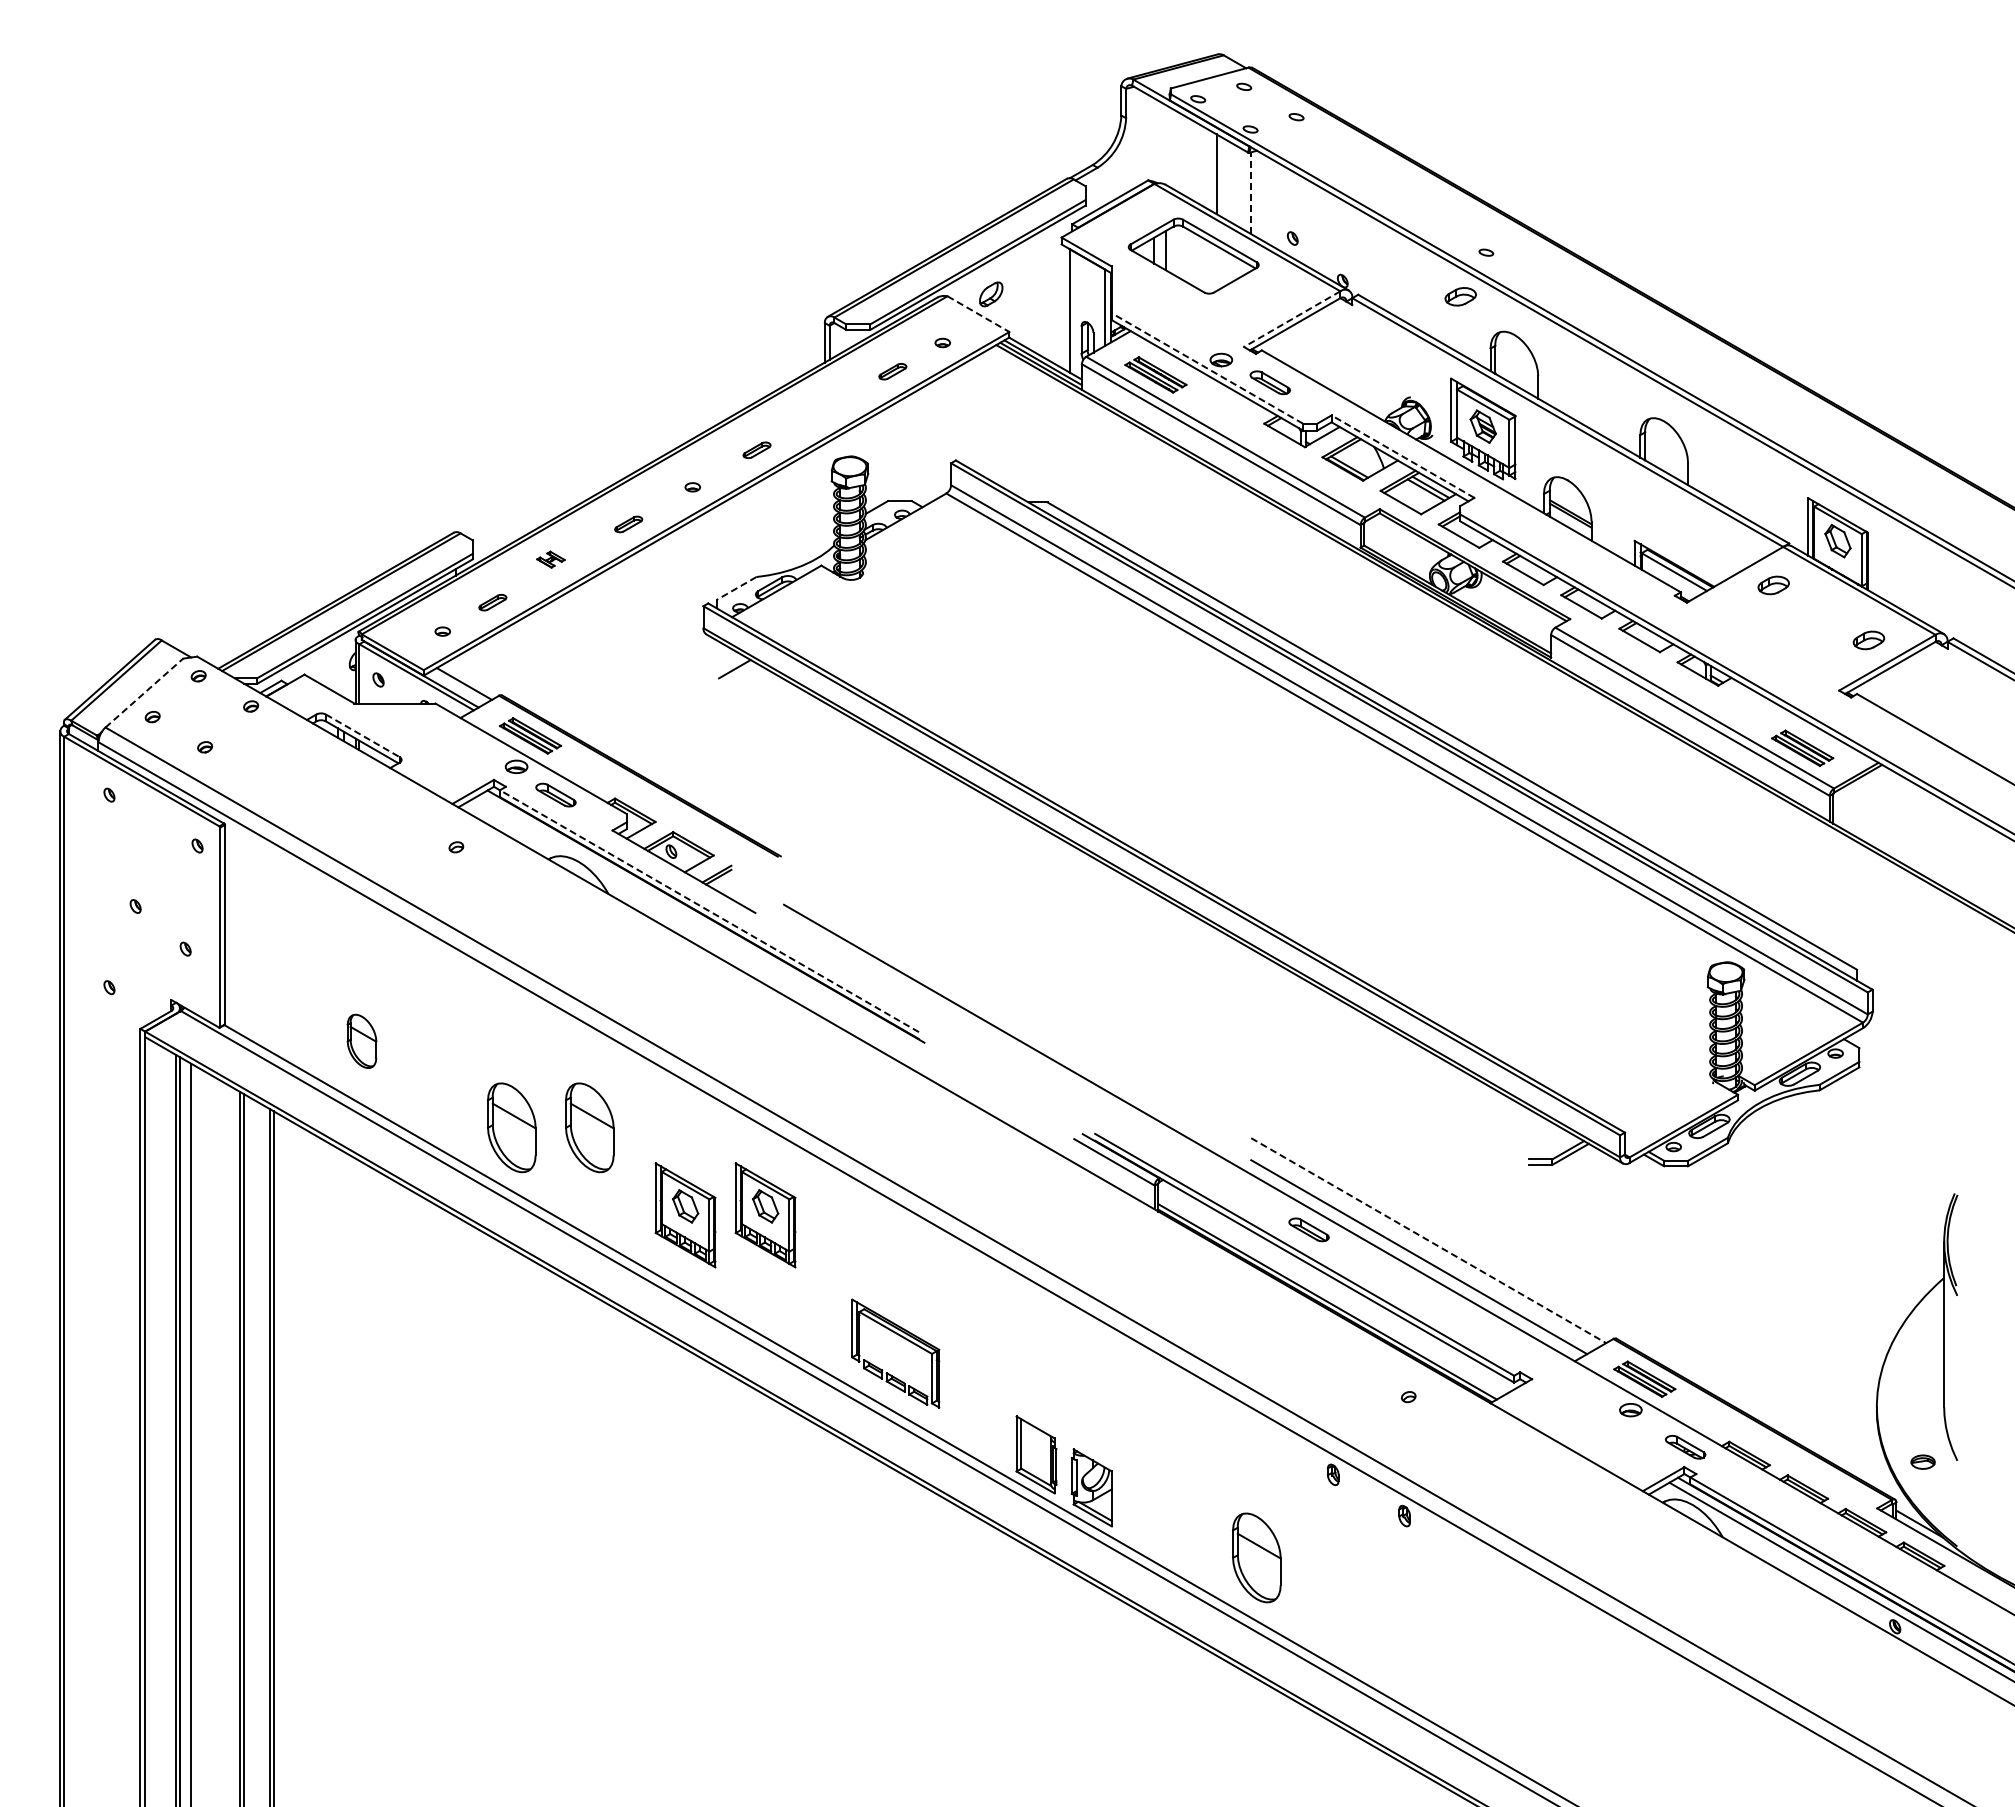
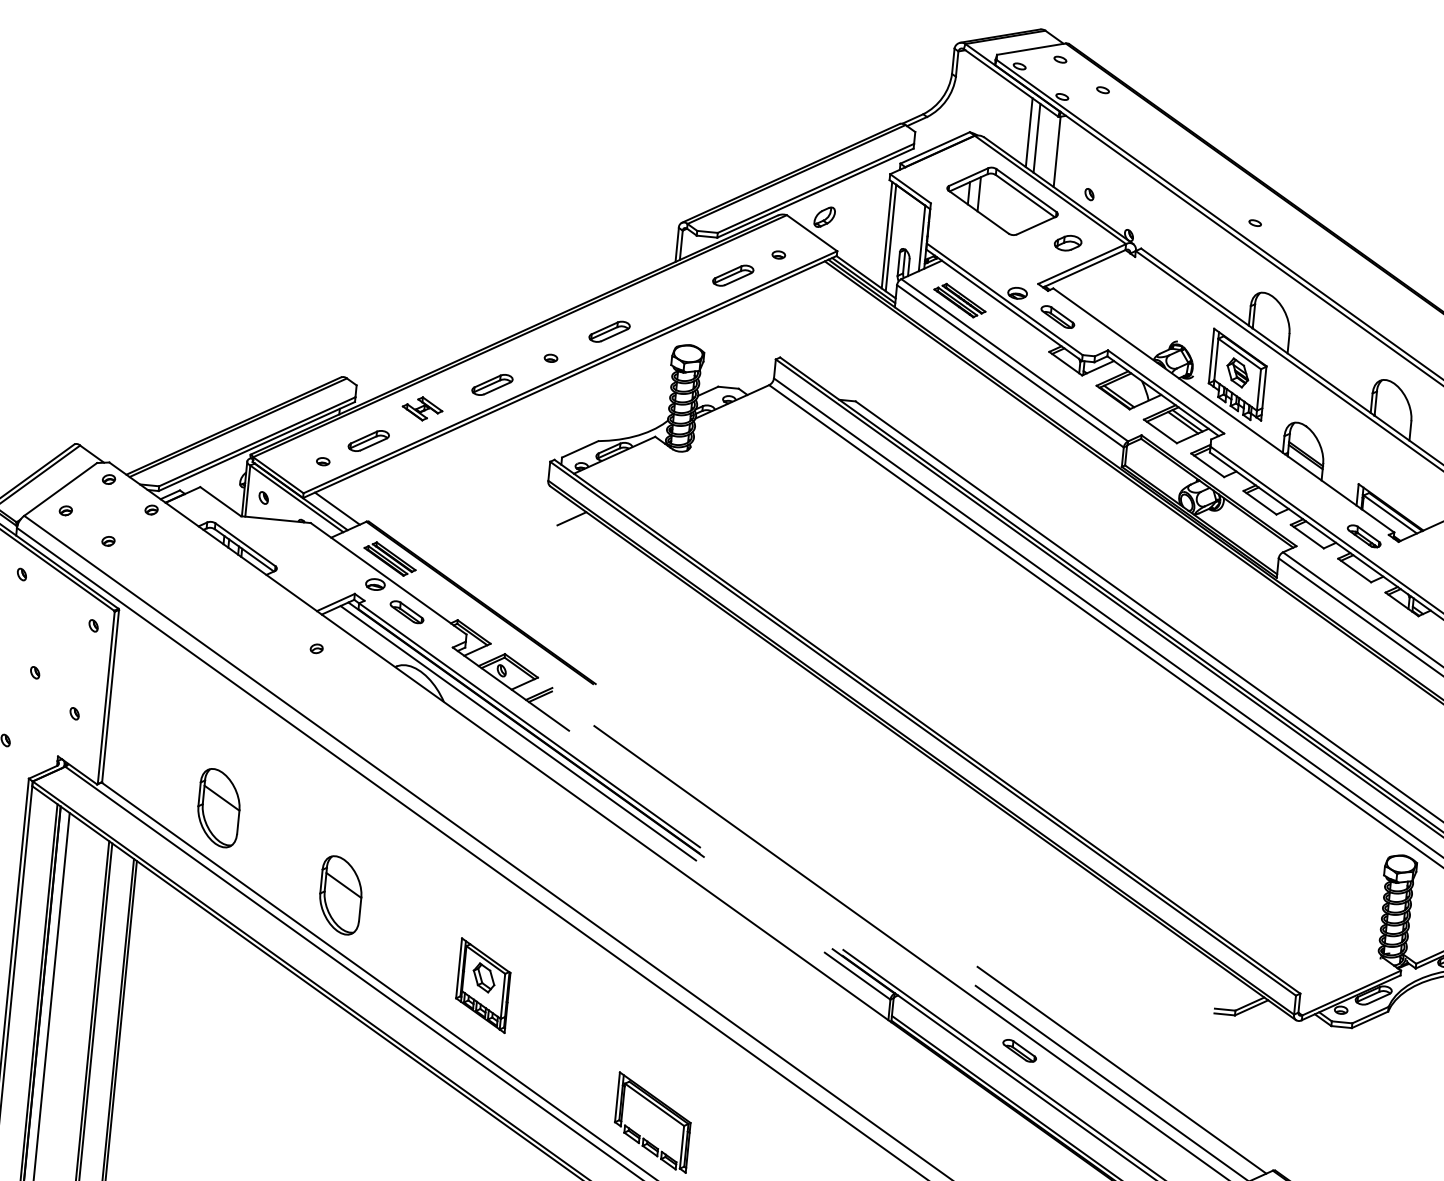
line: (1226, 179) -> (1037, 138), added
line: (1250, 193) -> (1056, 152), dashed -> solid
part: (1460, 296) -> (1067, 242), moved
line: (1064, 307) -> (886, 234), added
line: (978, 314) -> (812, 233), dashed -> solid
line: (1292, 319) -> (1082, 264), dashed -> solid
line: (1207, 368) -> (1004, 299), dashed -> solid
part: (892, 371) -> (733, 275), size x1.67
part: (756, 450) -> (609, 332), size x1.67
line: (1402, 456) -> (1165, 391), dashed -> solid
part: (628, 524) -> (492, 385), size x1.67
part: (550, 559) -> (422, 408), size x1.67
line: (736, 588) -> (580, 449), dashed -> solid
part: (1646, 599) -> (1363, 535), added
part: (492, 602) -> (368, 440), size x1.67
line: (144, 693) -> (60, 489), dashed -> solid
line: (362, 735) -> (245, 544), dashed -> solid
line: (709, 911) -> (529, 725), dashed -> solid
line: (696, 921) -> (517, 733), added
part: (361, 1041) -> (218, 808), size x1.67
part: (589, 1127) -> (407, 901), removed
part: (765, 1215) -> (552, 992), removed
line: (1428, 1240) -> (1121, 1070), dashed -> solid

